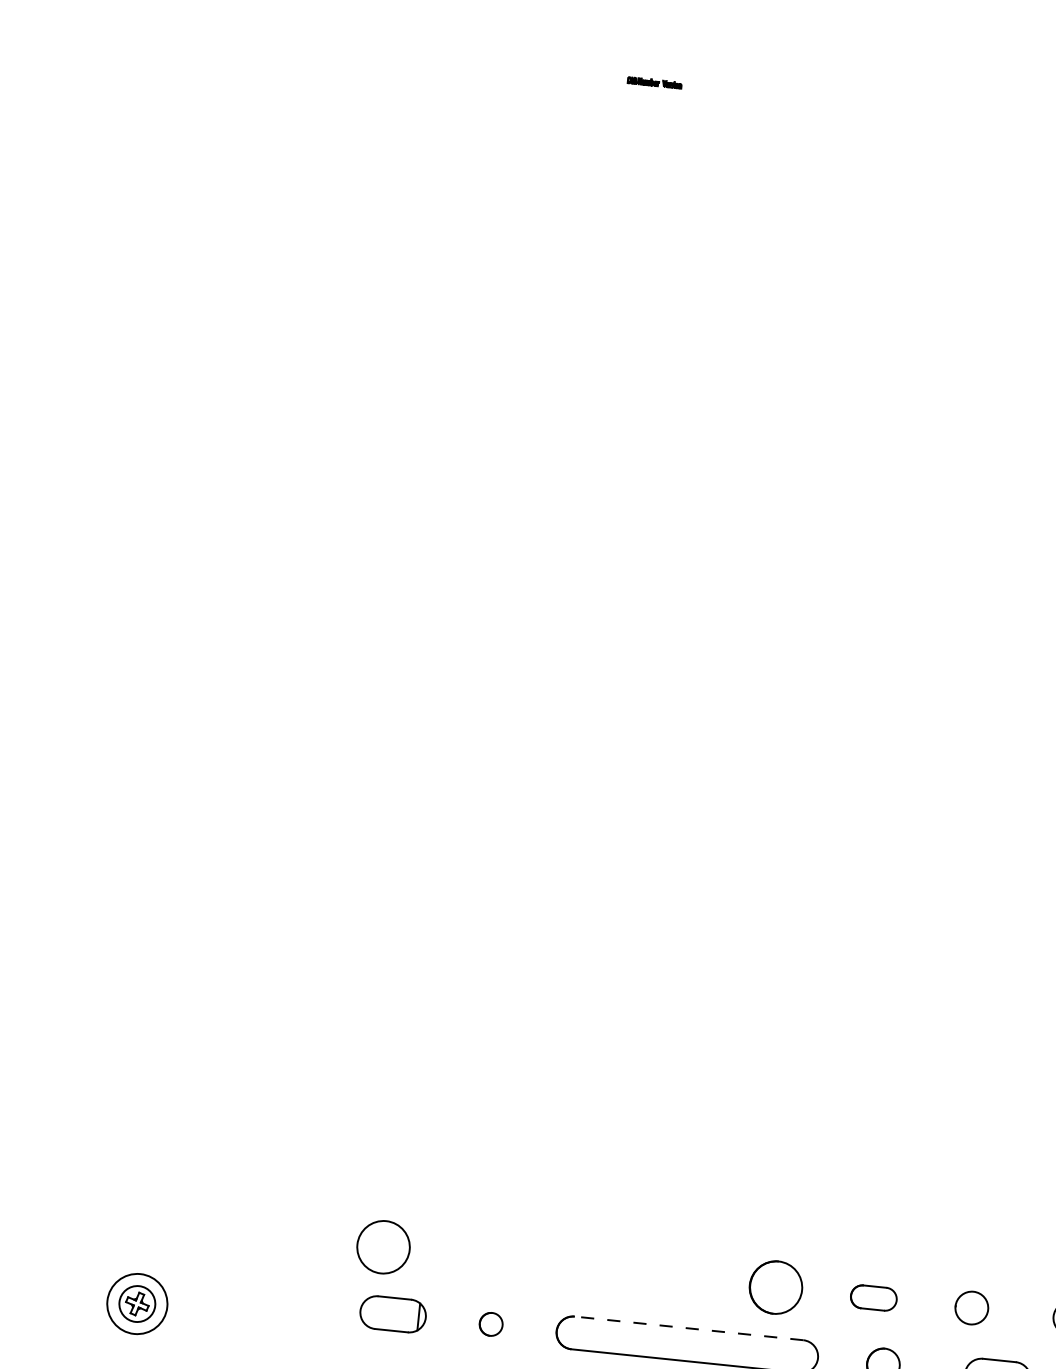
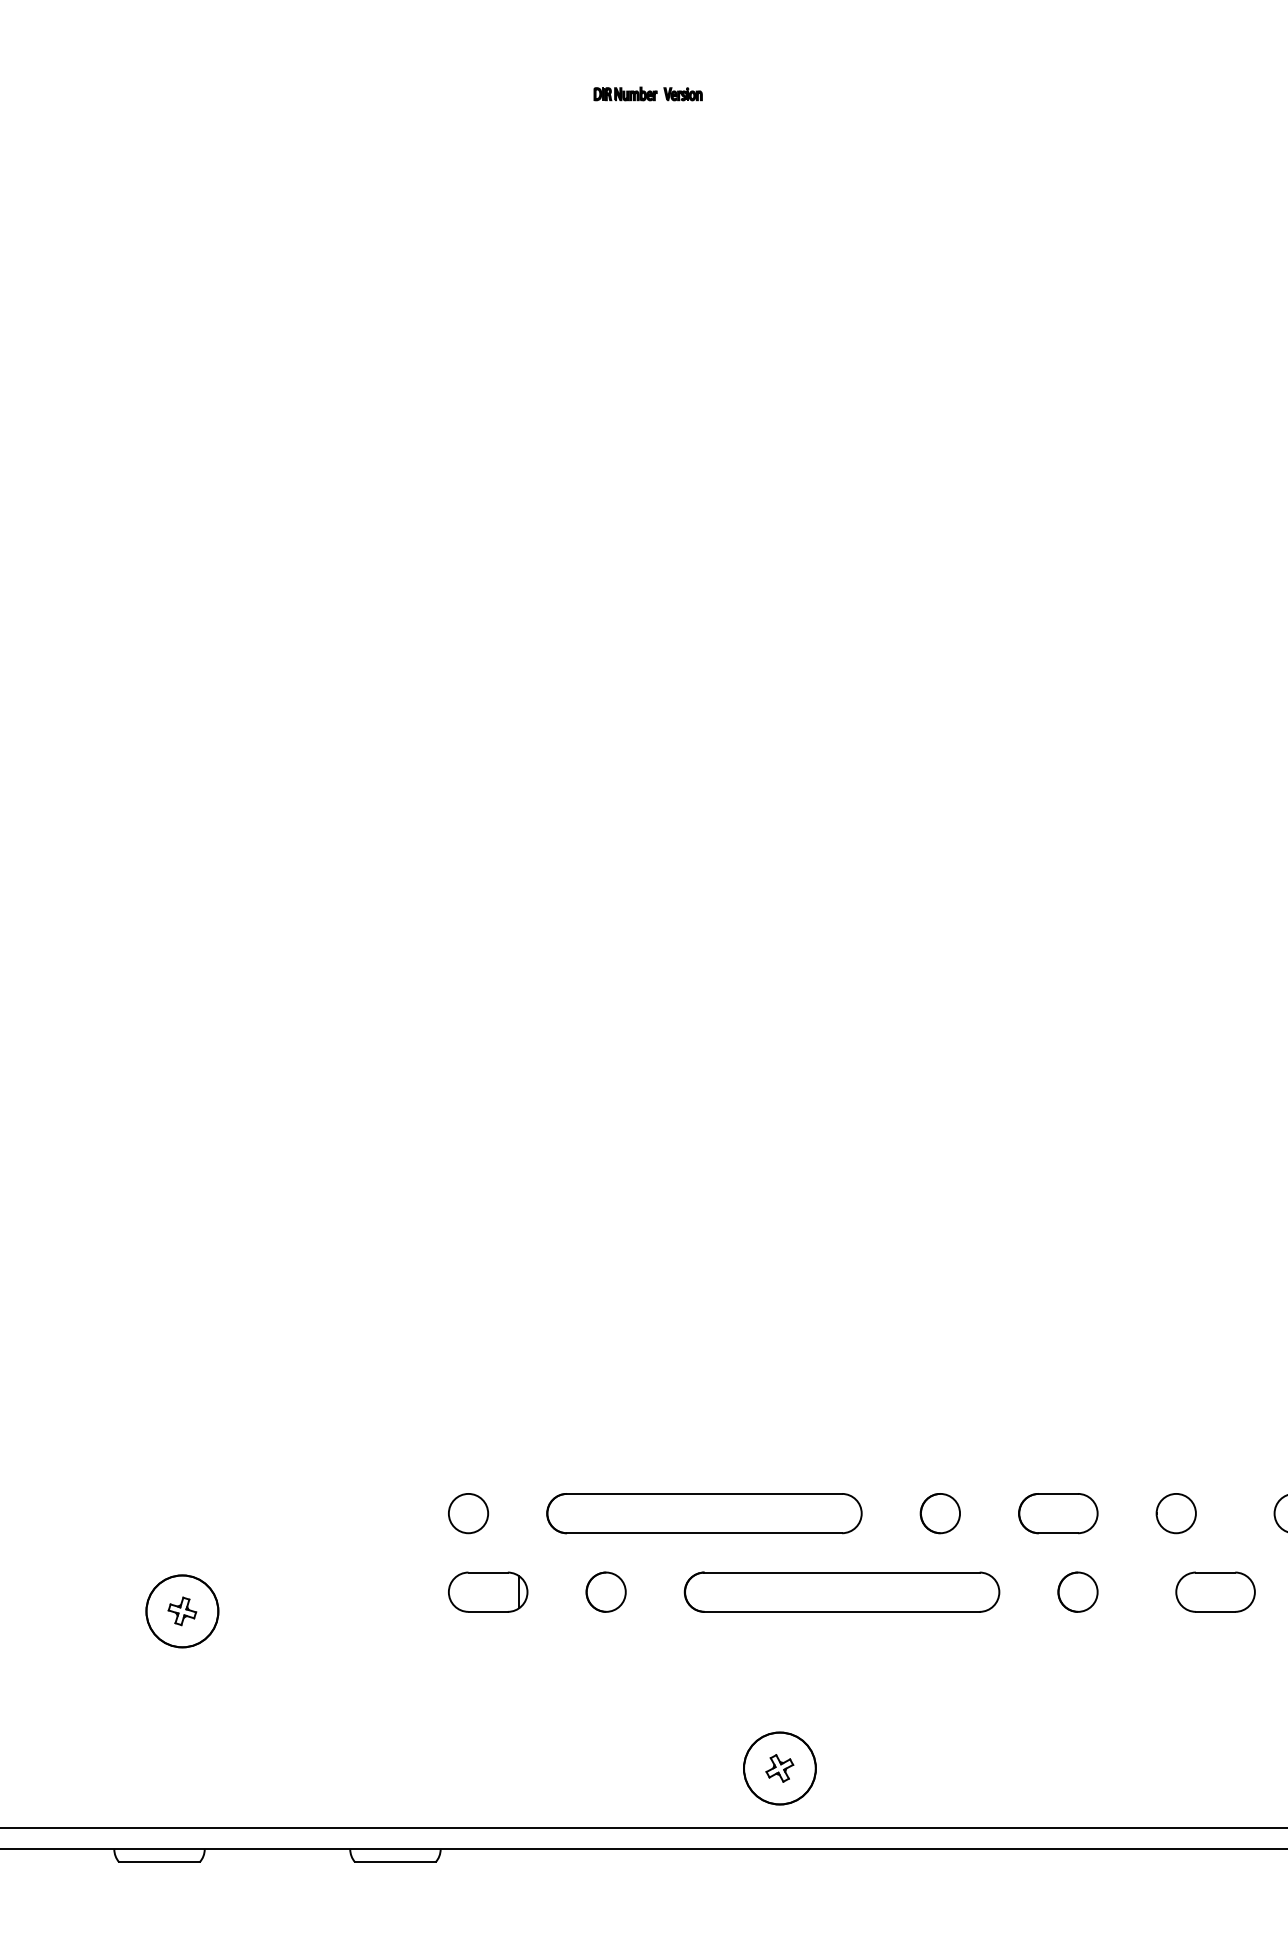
part: (654, 82) -> (647, 93), size x1.67
circle: (383, 1247) -> (468, 1513), size x0.62
part: (579, 1267) -> (704, 1513), added
circle: (775, 1287) -> (939, 1513), size x0.62
part: (873, 1297) -> (1058, 1513), size x1.43
circle: (137, 1304) -> (182, 1611), size x1.67
circle: (490, 1323) -> (605, 1591), size x1.43
line: (689, 1328) -> (842, 1572), dashed -> solid

